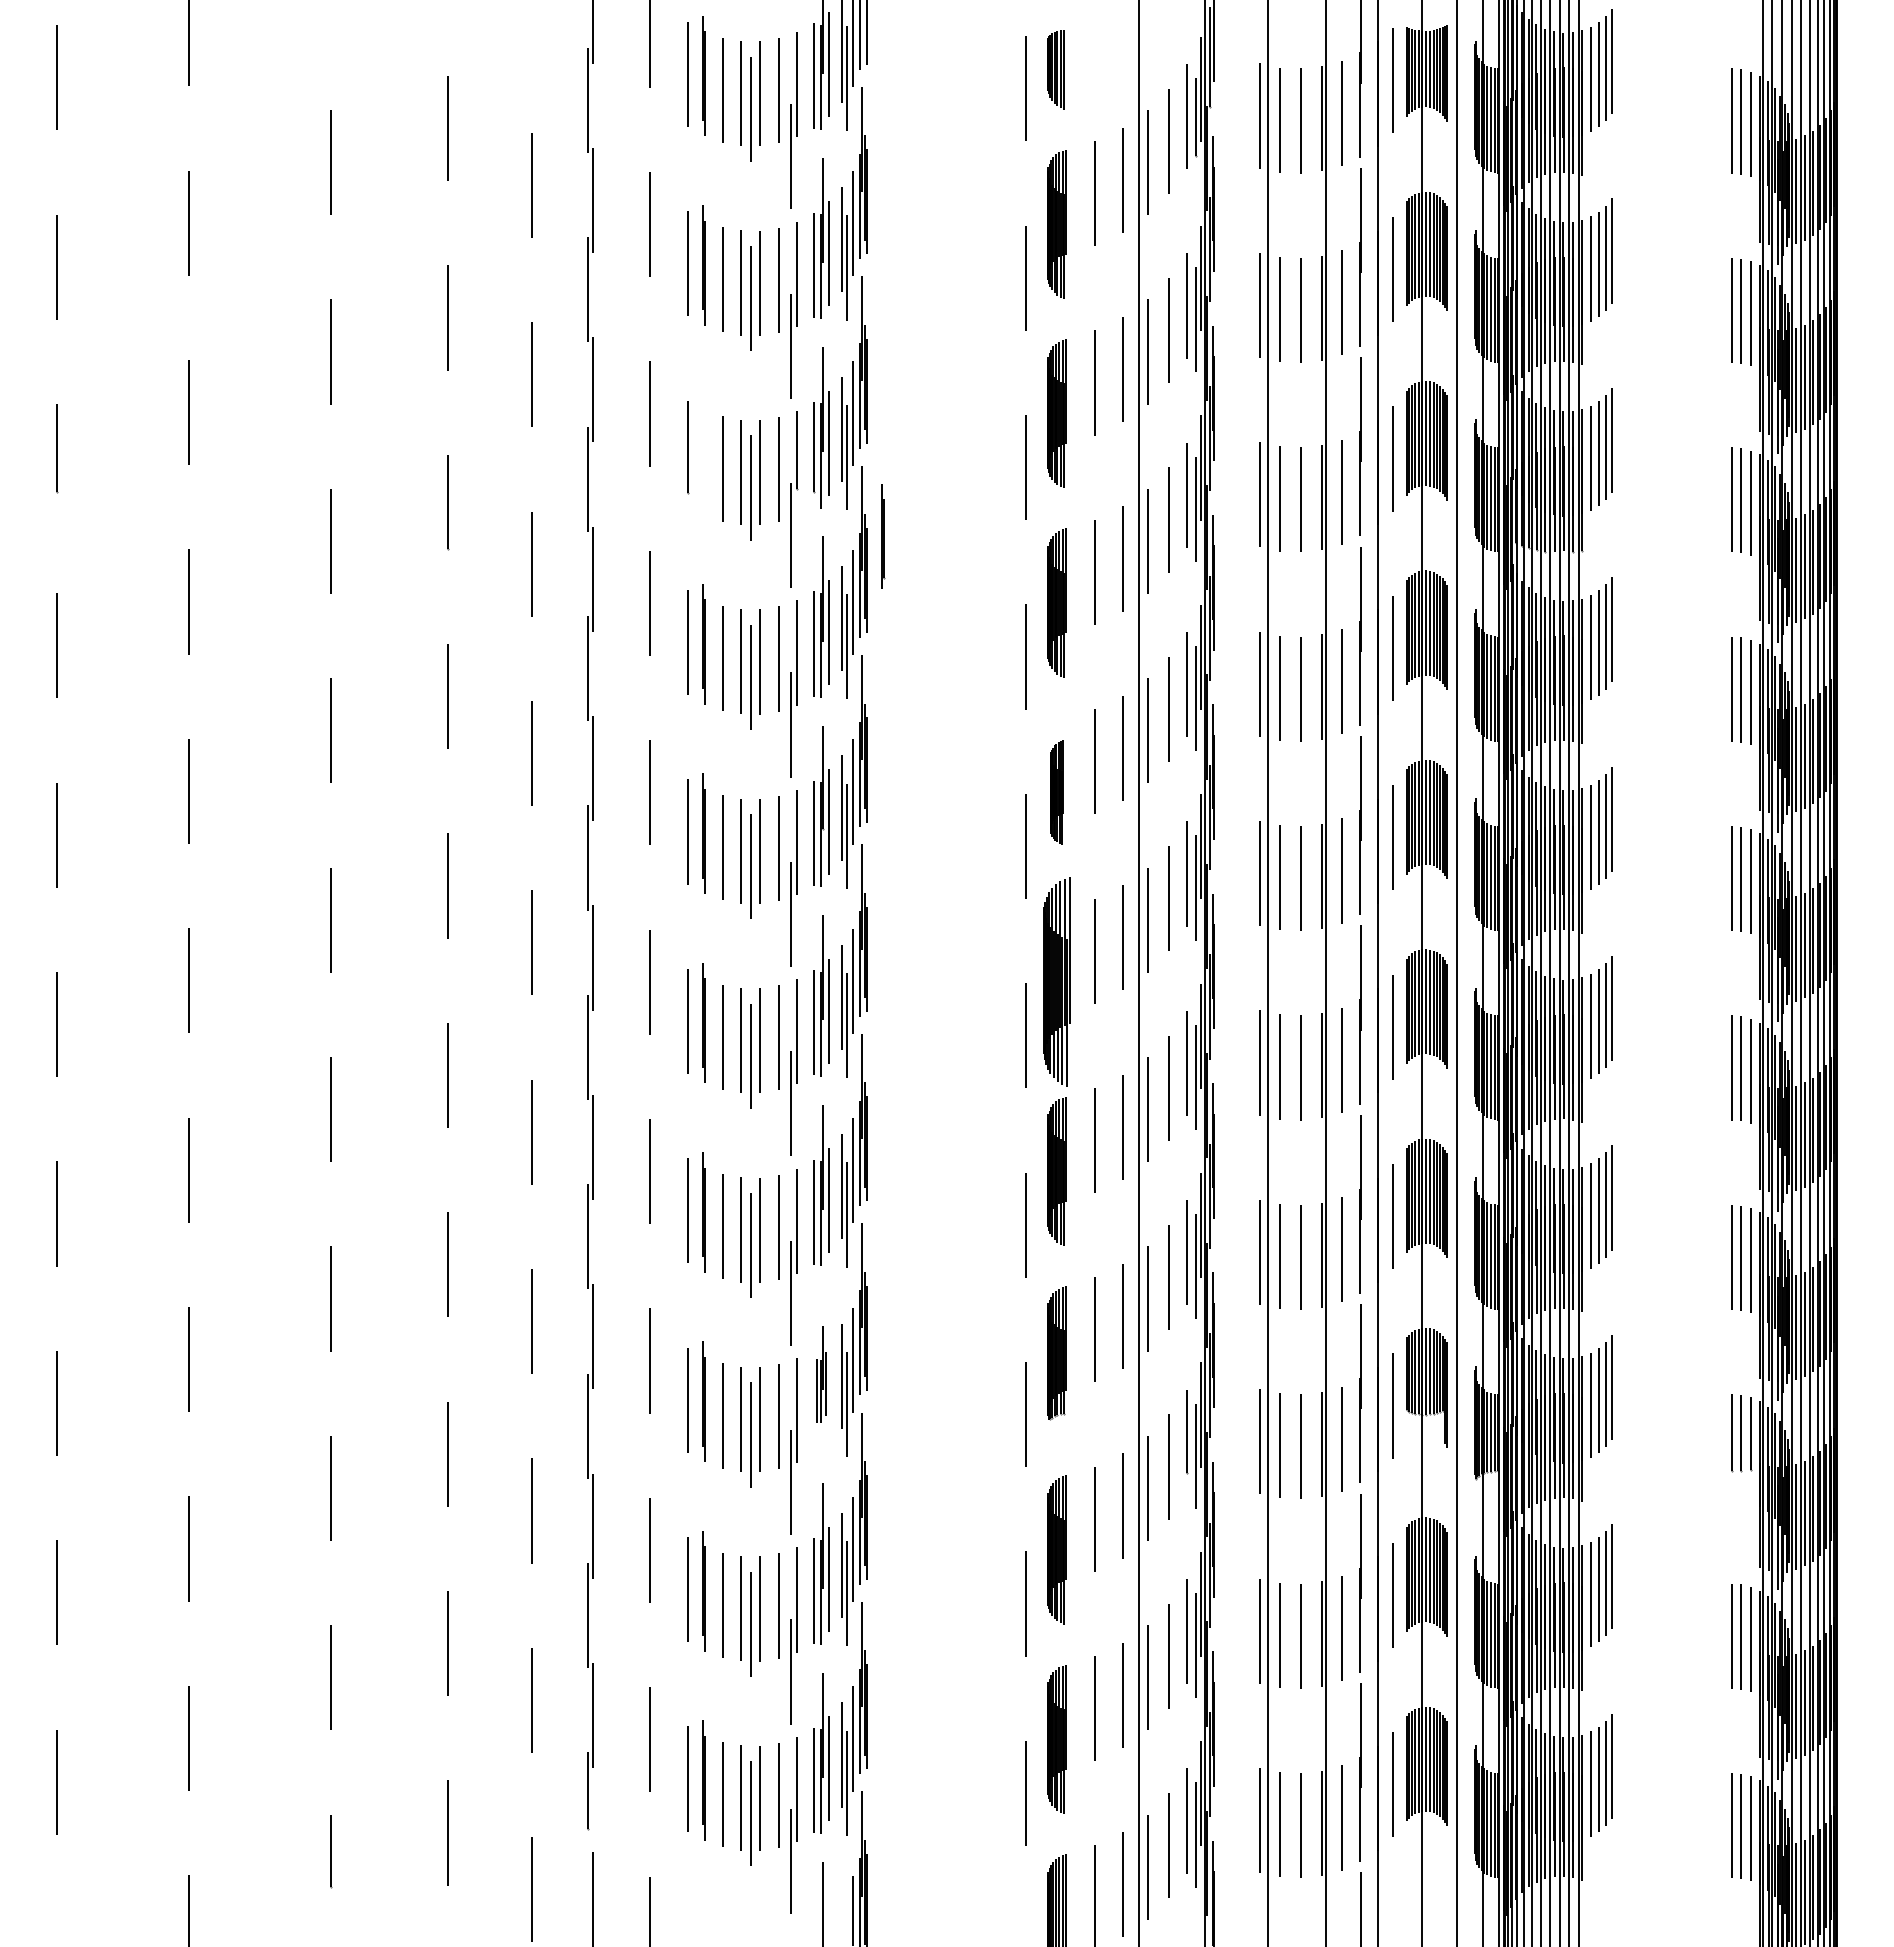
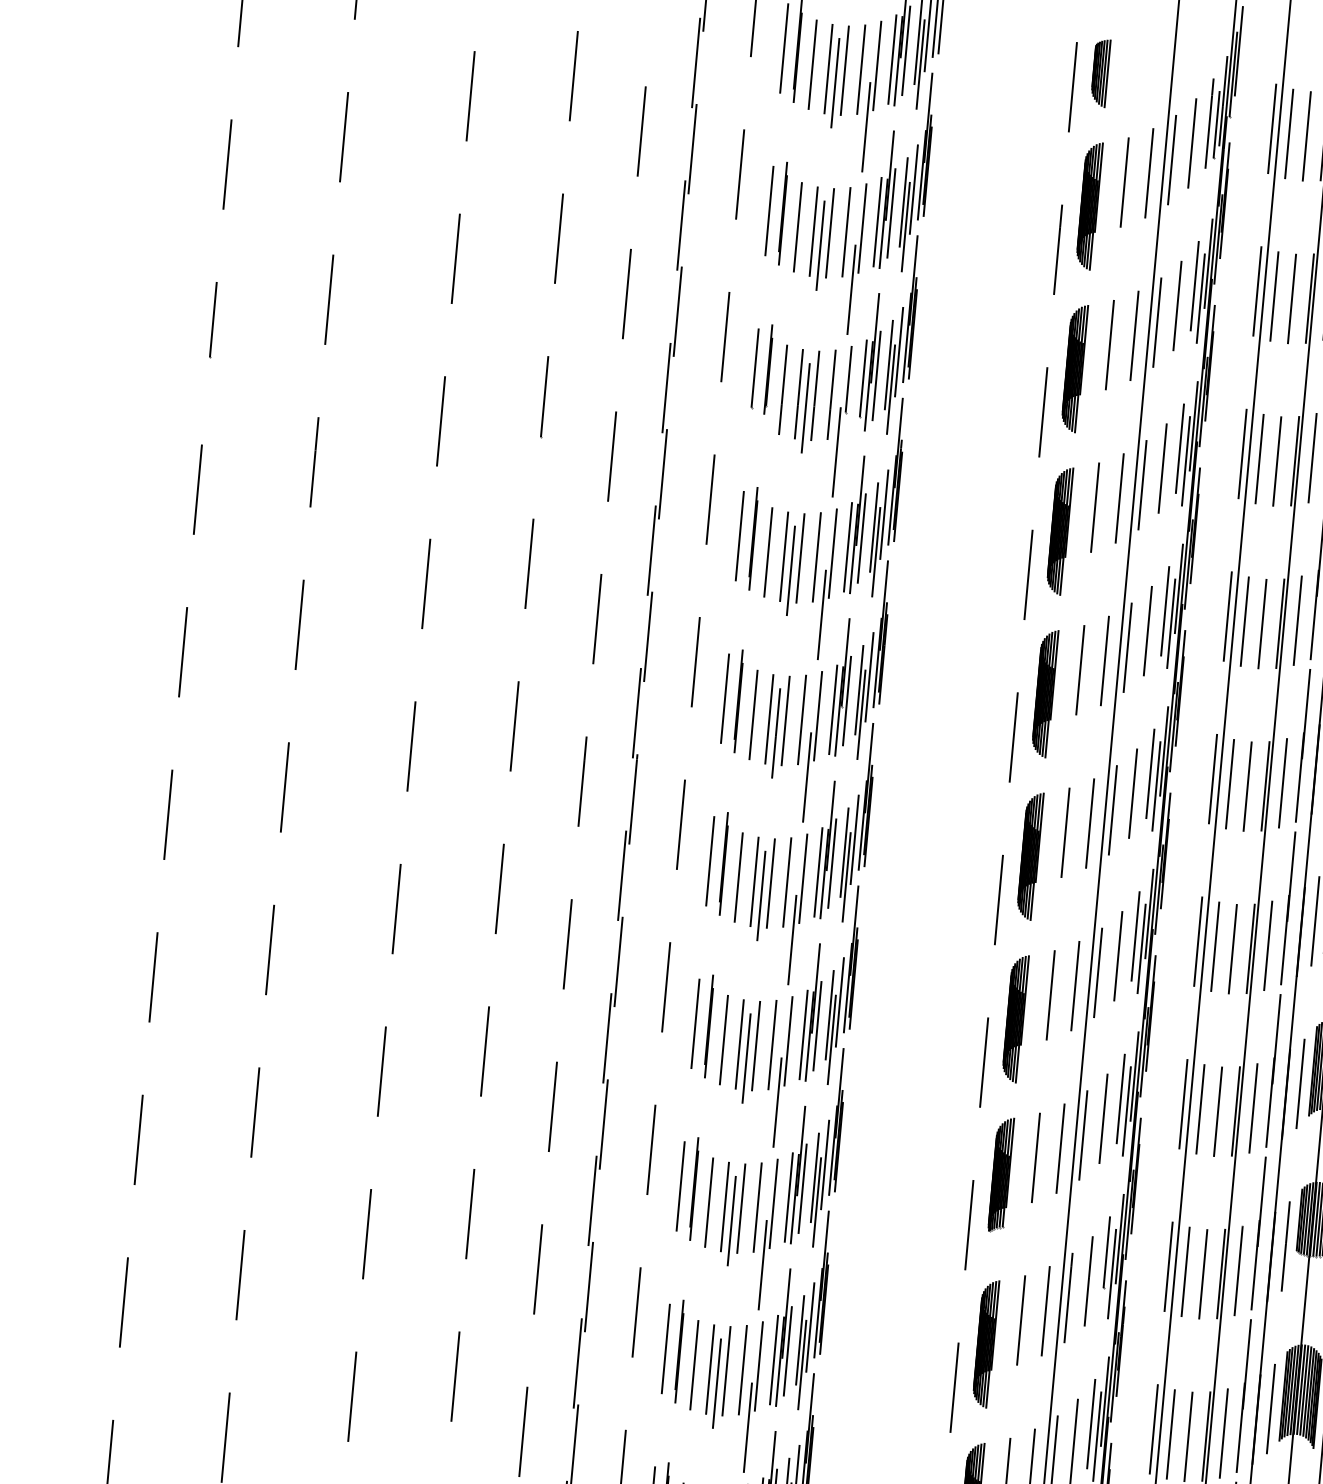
line: (883, 536) -> (769, 369), moved
part: (1056, 792) -> (1044, 693), size x1.43
part: (1056, 981) -> (1029, 855), size x0.71
part: (821, 1374) -> (797, 1174), size x1.67

